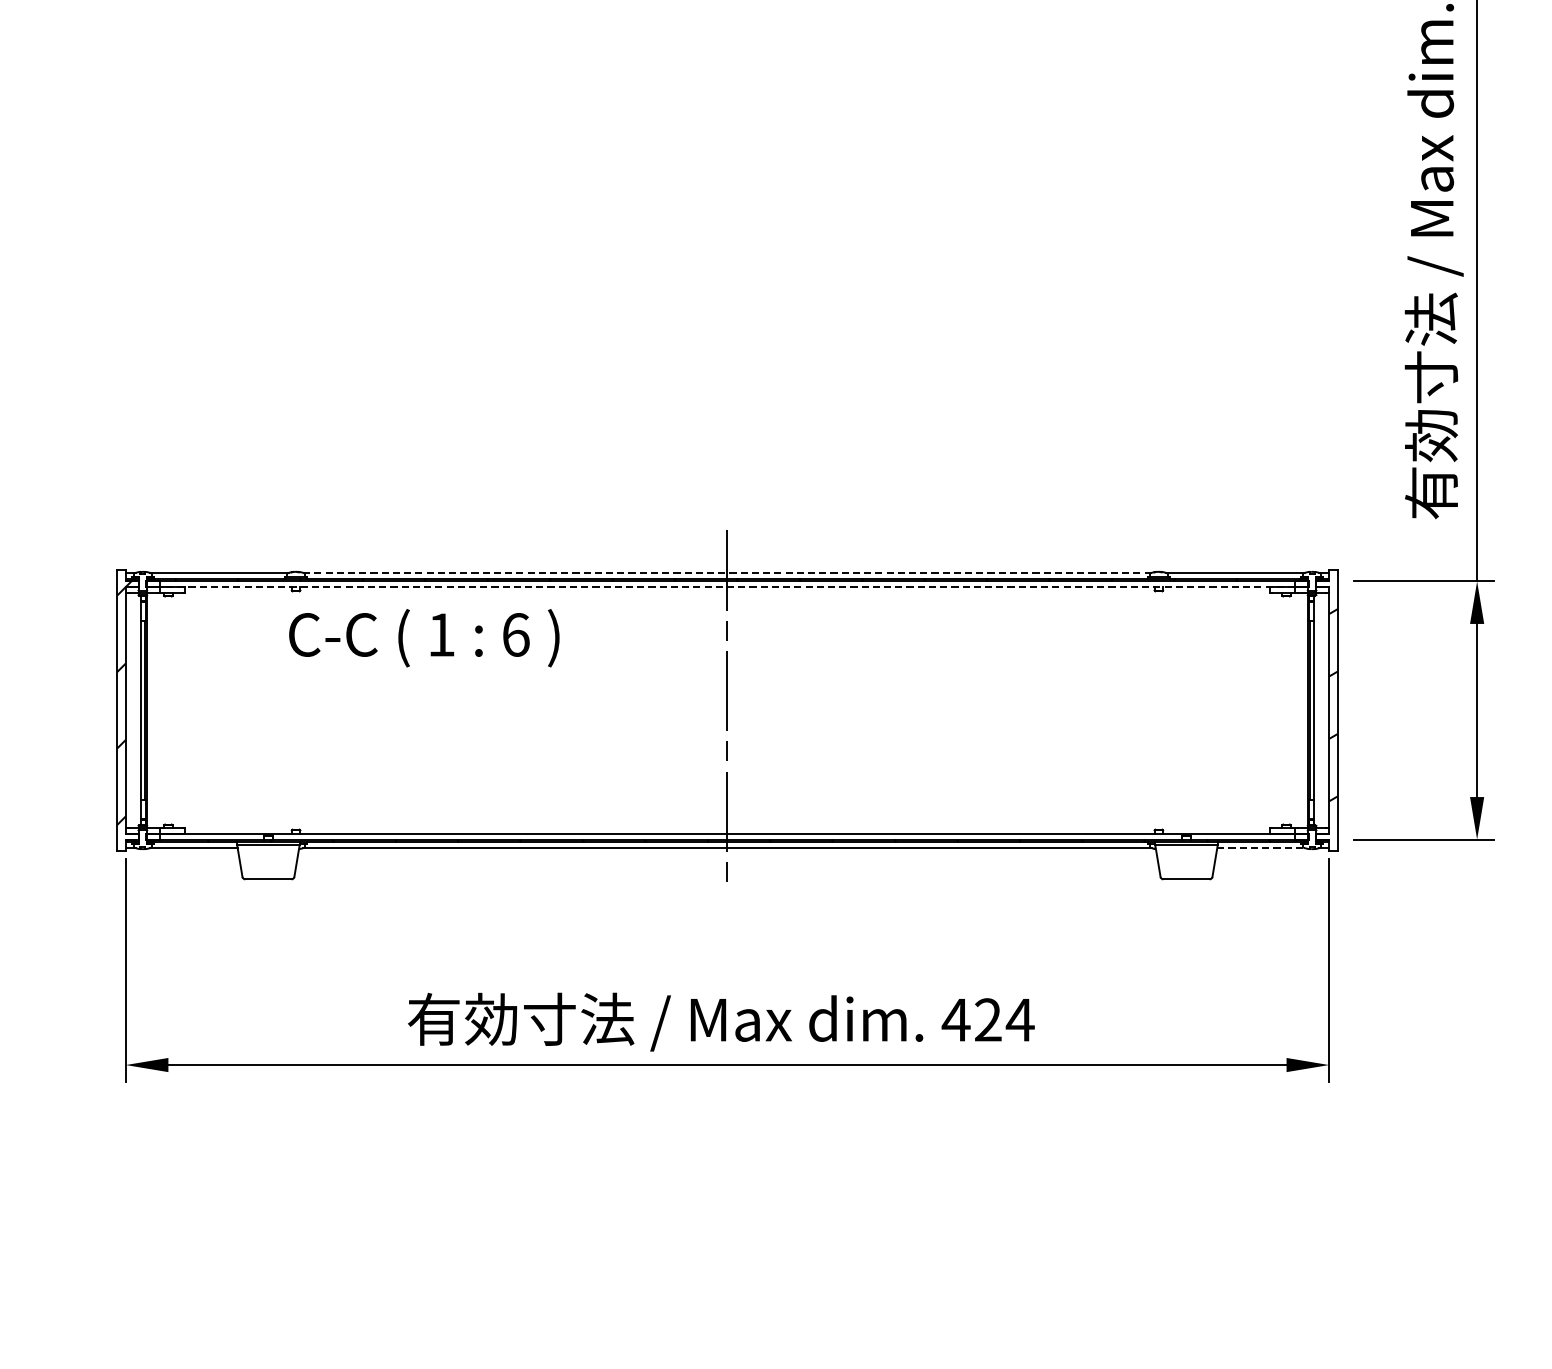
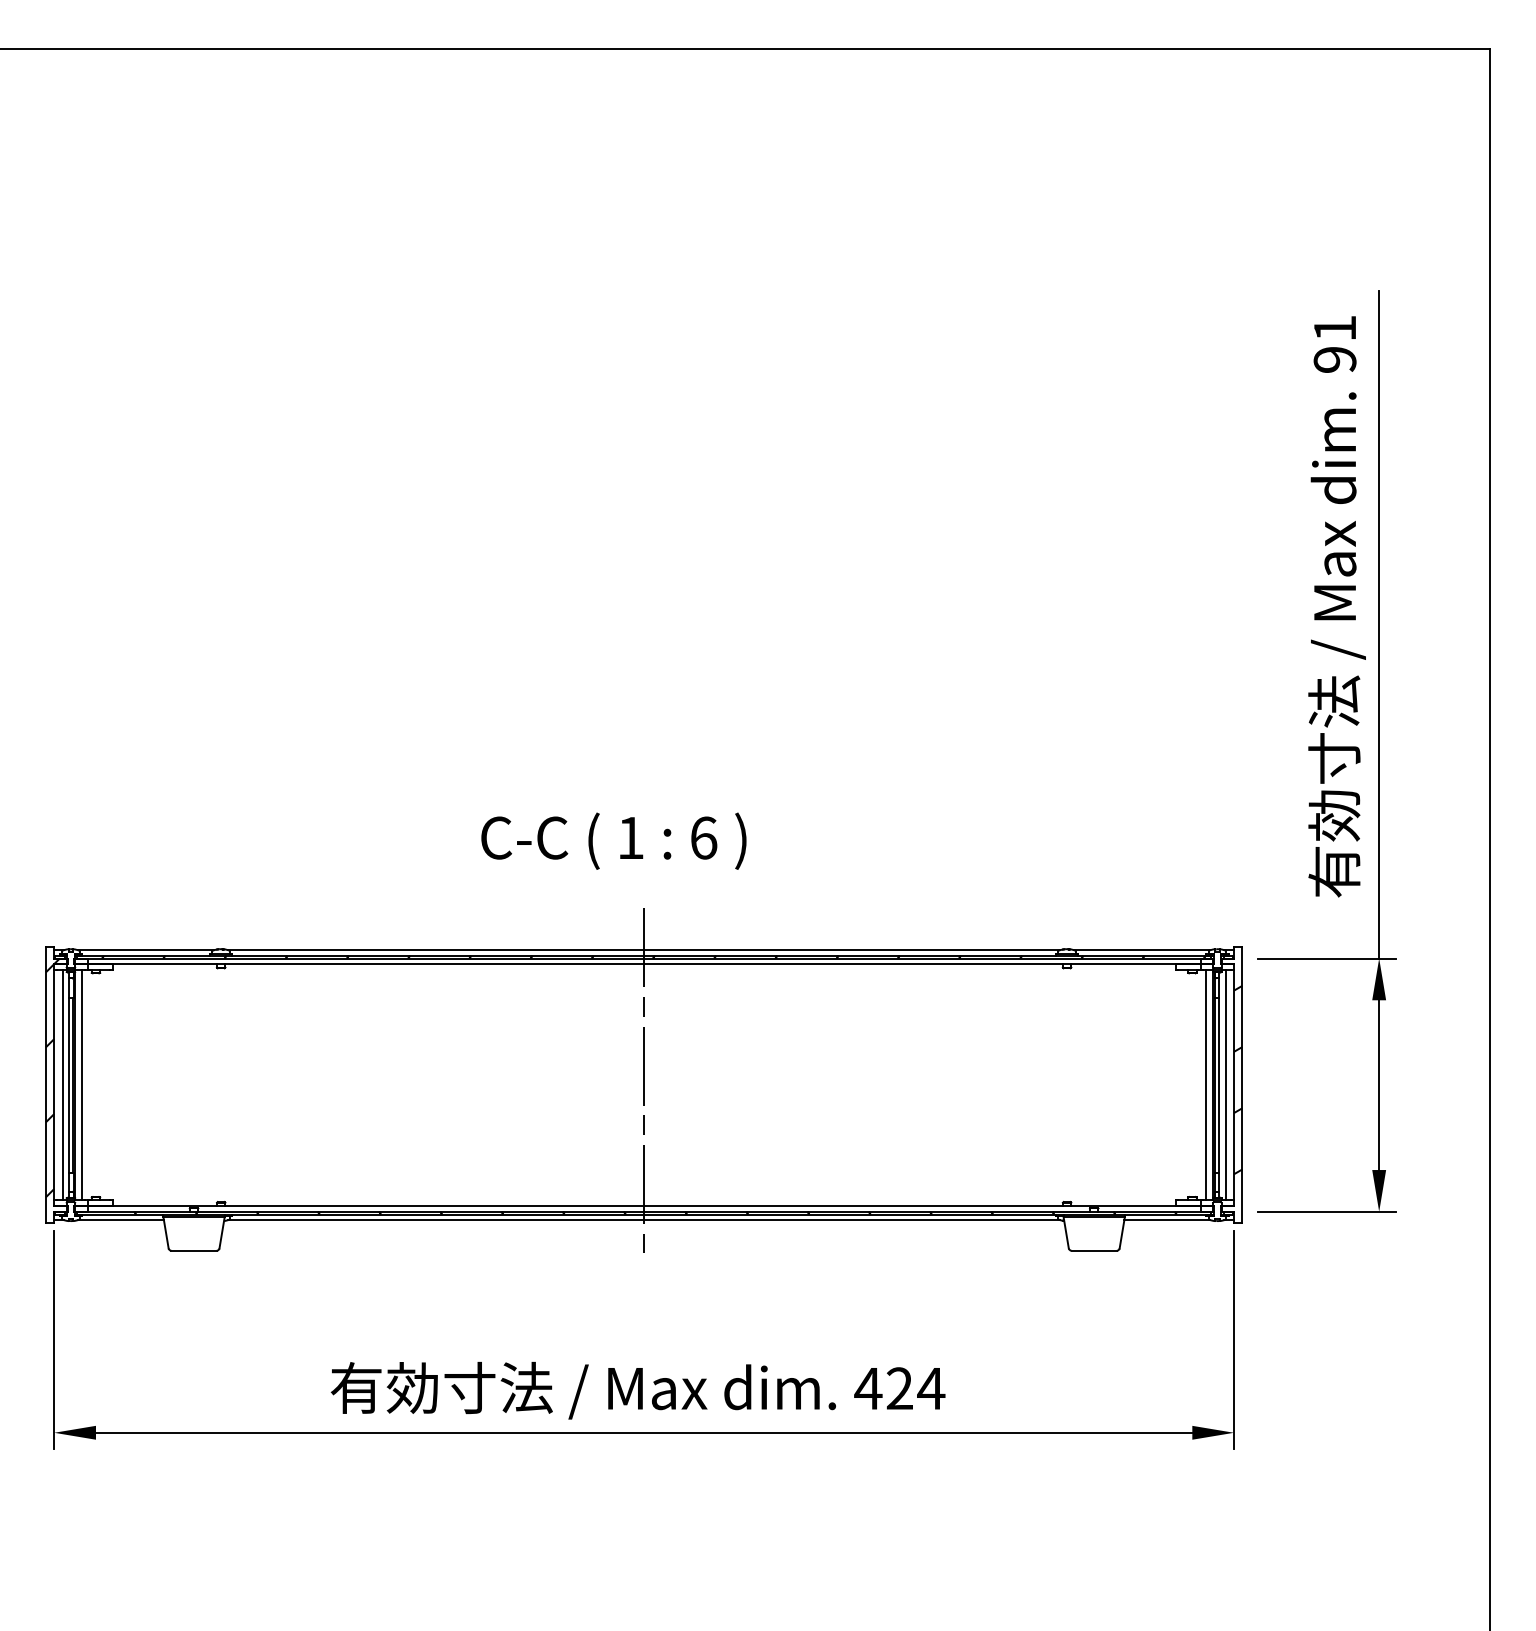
line: (727, 573) -> (644, 950), dashed -> solid
line: (727, 587) -> (644, 964), dashed -> solid
text: (423, 637) -> (613, 840), moved
line: (134, 709) -> (62, 1084), added
line: (154, 709) -> (82, 1084), added
line: (1301, 709) -> (1206, 1084), added
line: (1320, 709) -> (1225, 1084), added
line: (1261, 848) -> (1167, 1220), dashed -> solid

